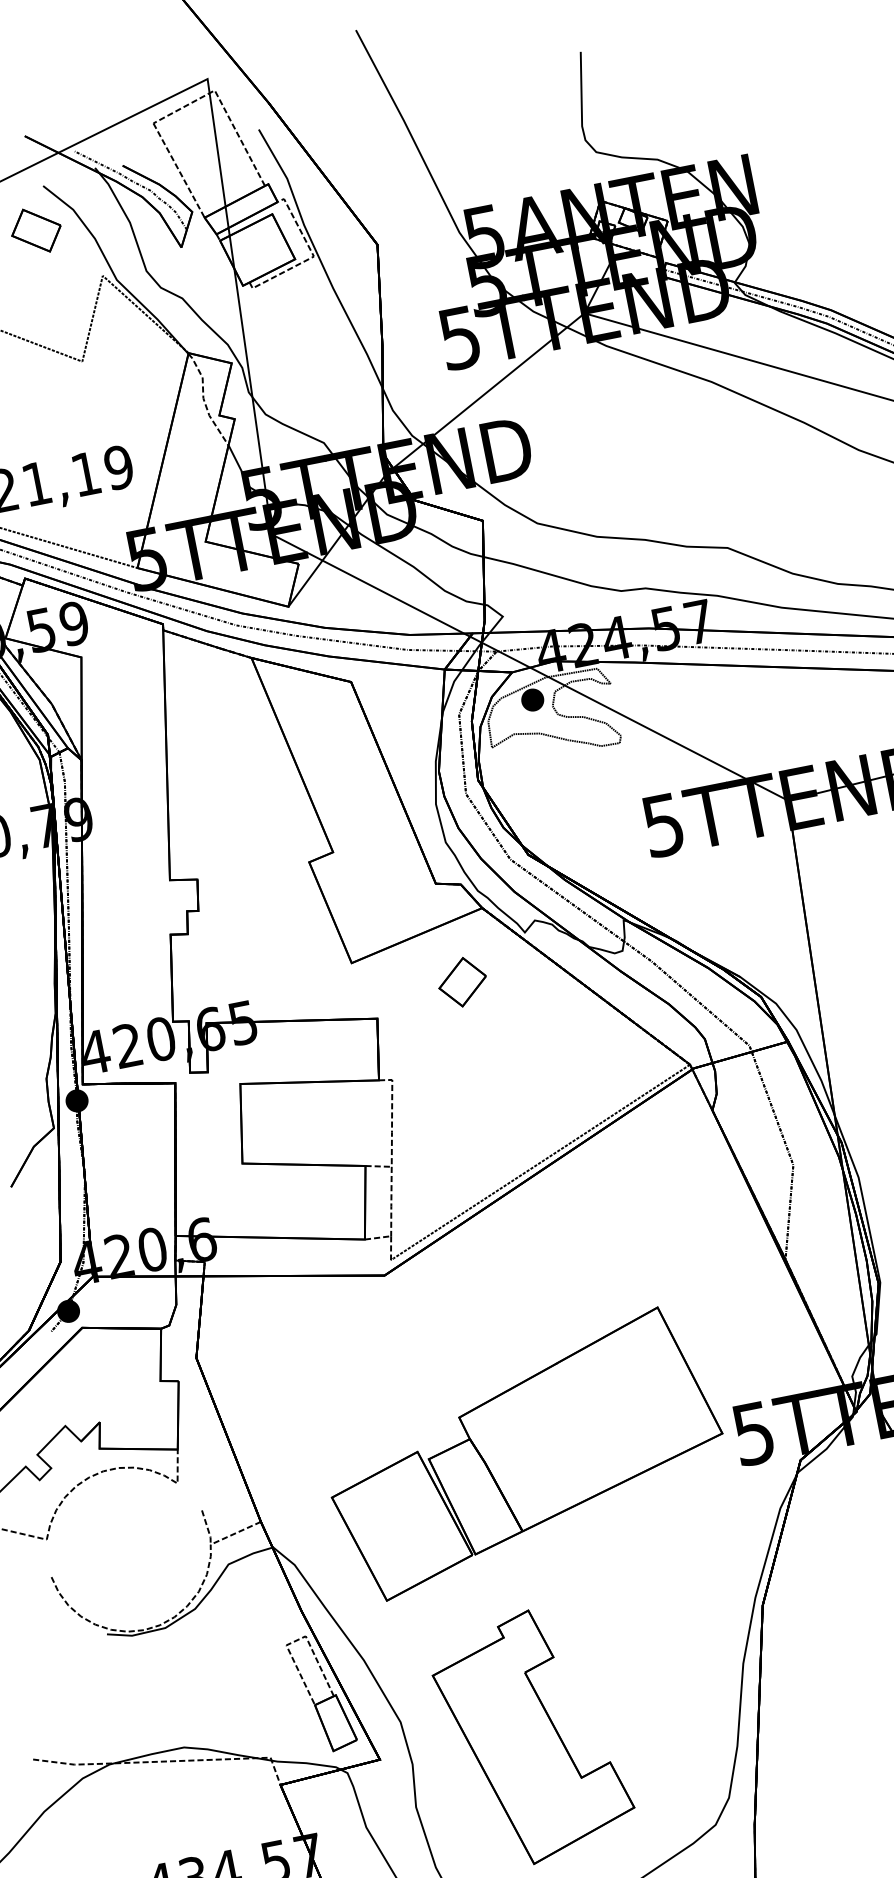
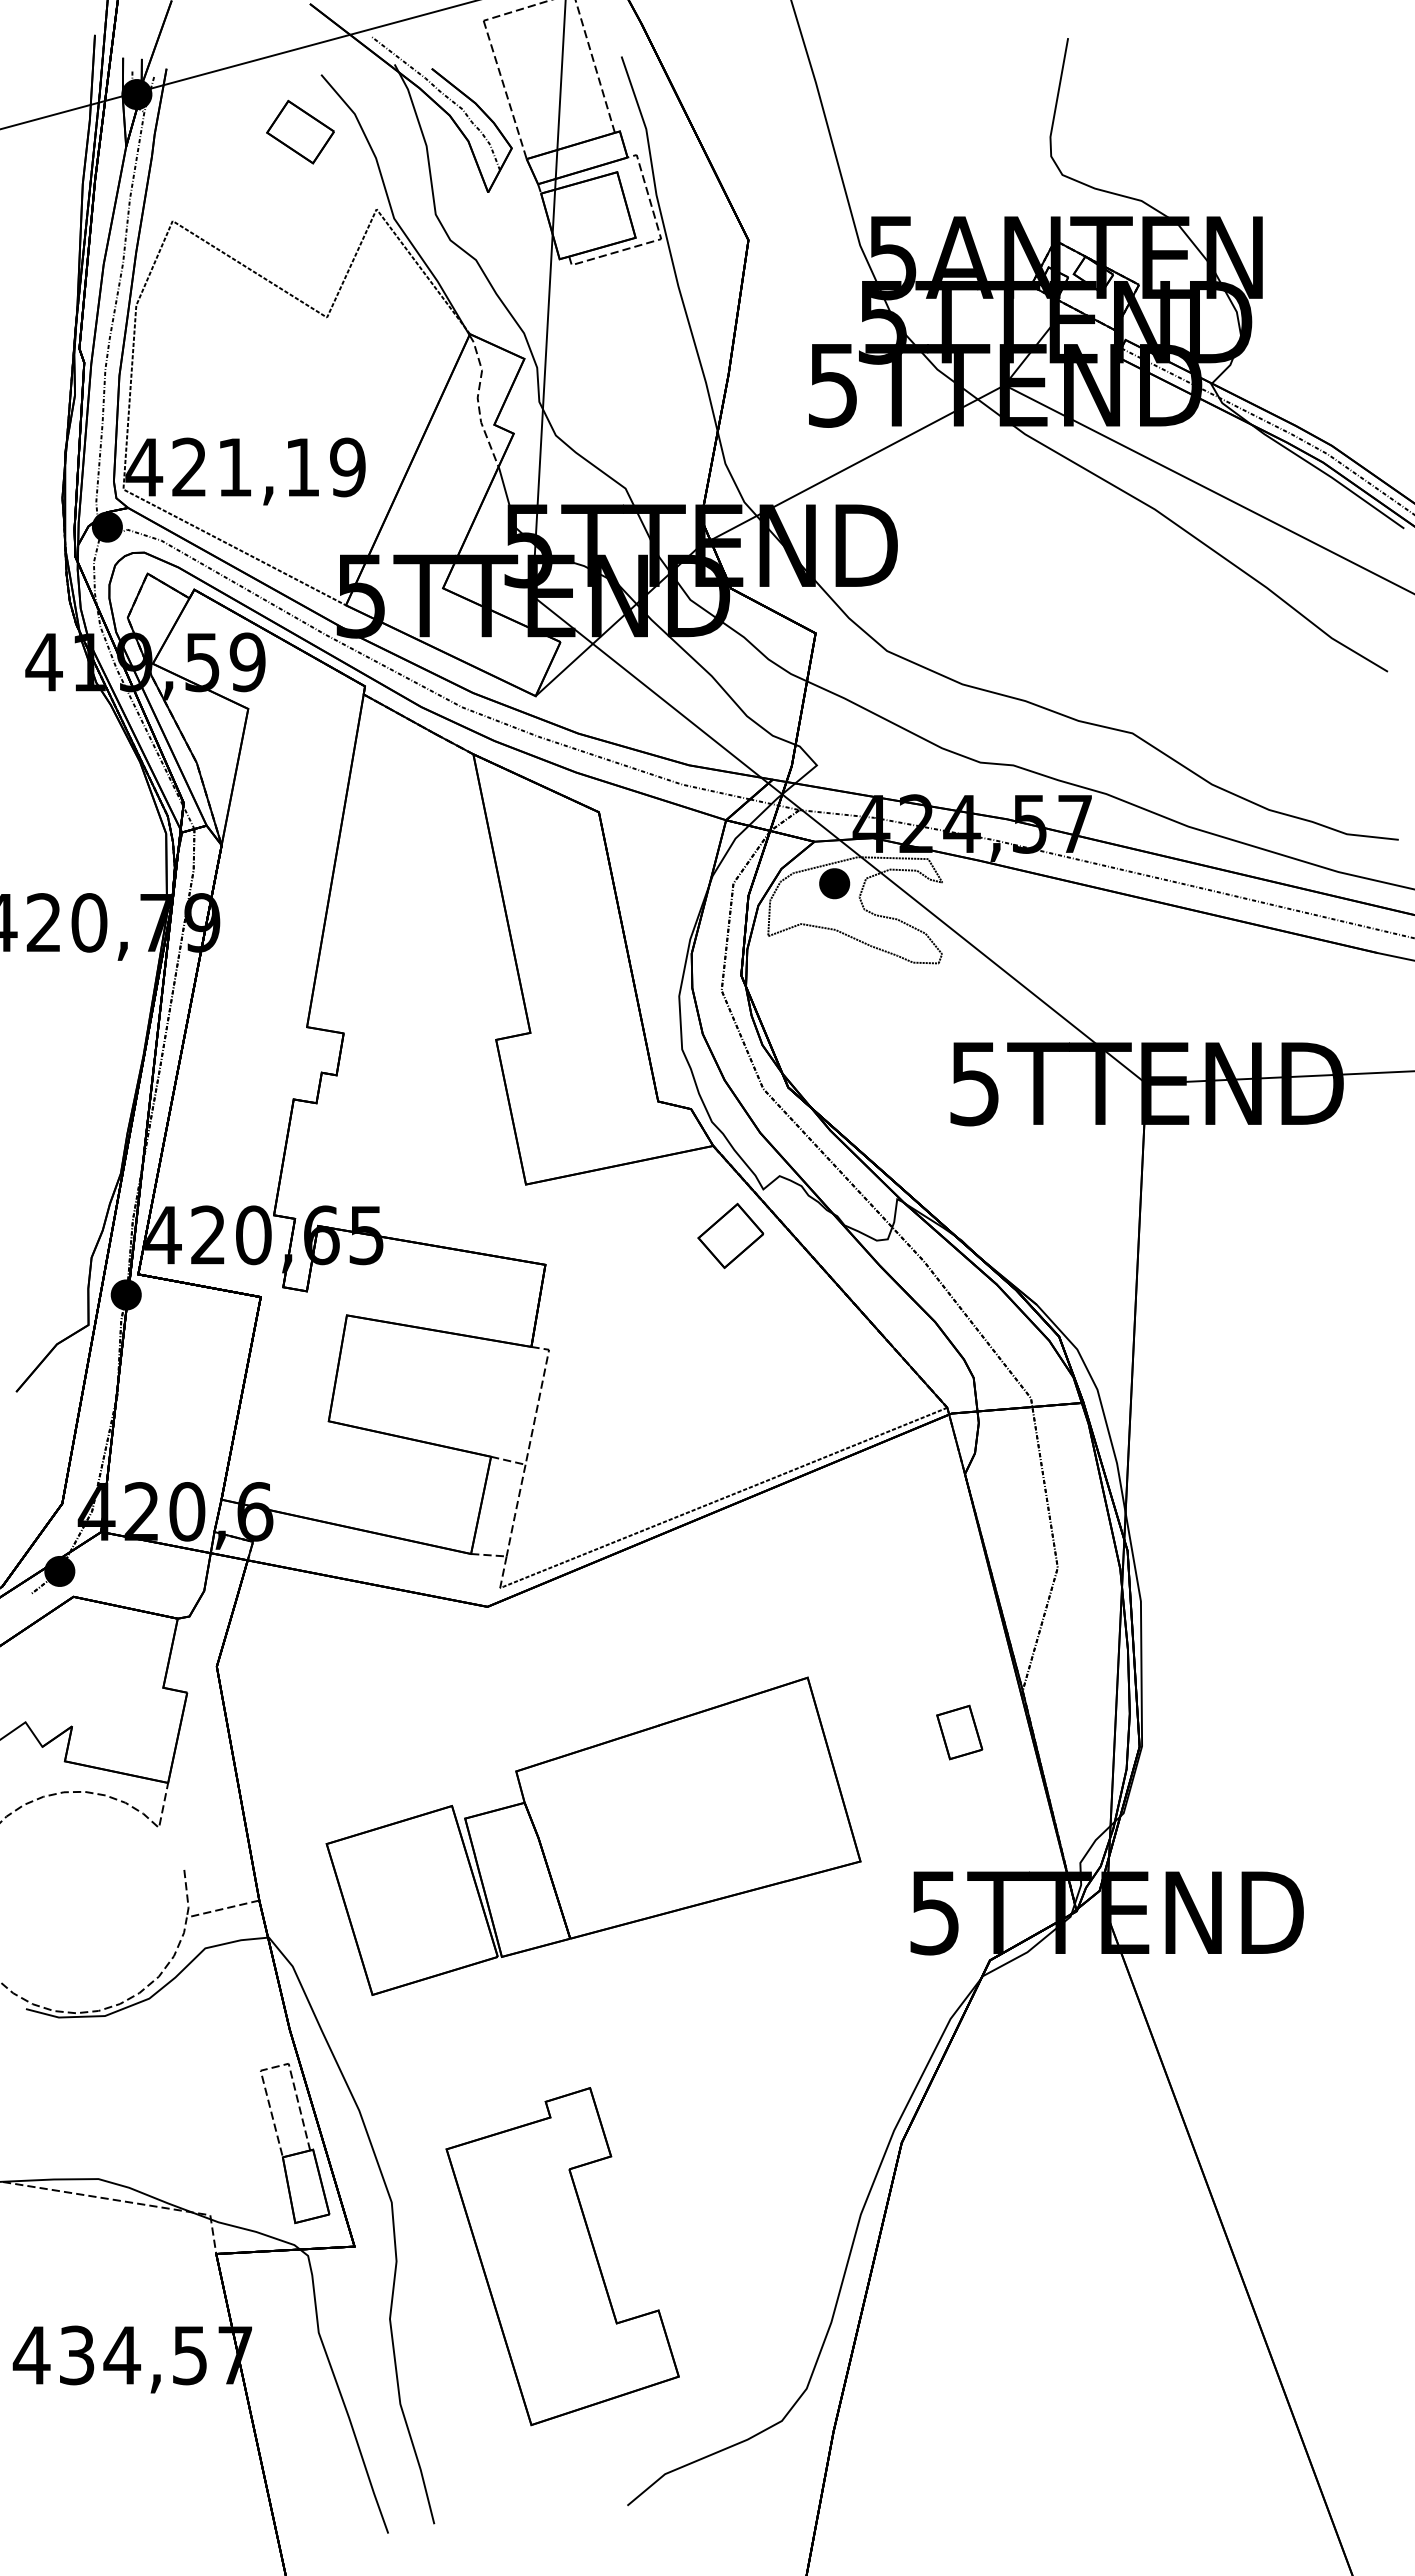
part: (462, 981) -> (730, 1235), moved
part: (745, 1298) -> (959, 1732), added
part: (524, 1453) -> (593, 1835), moved

